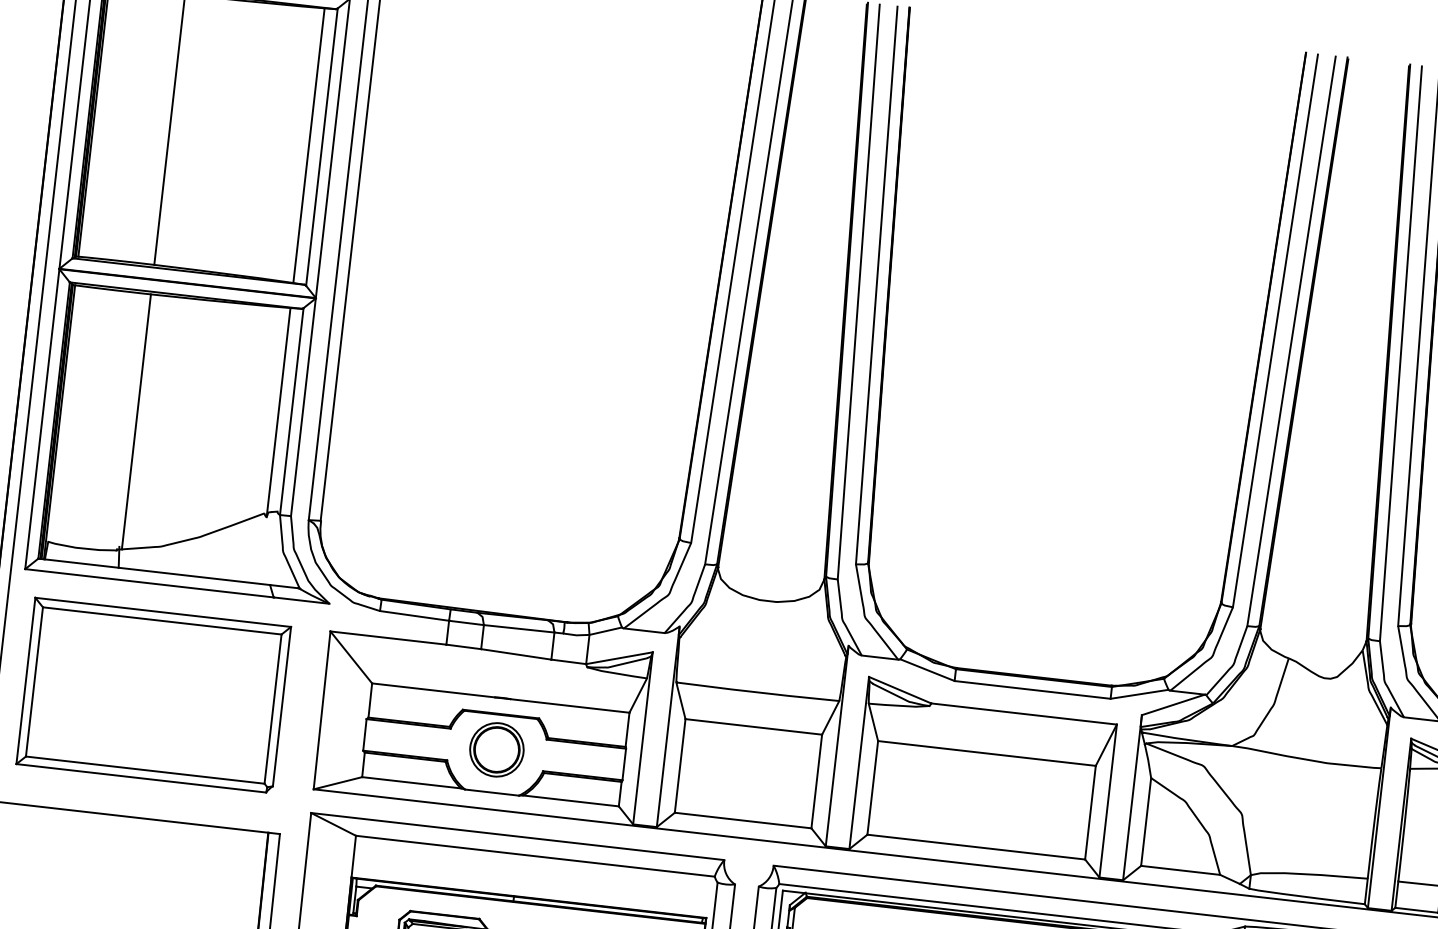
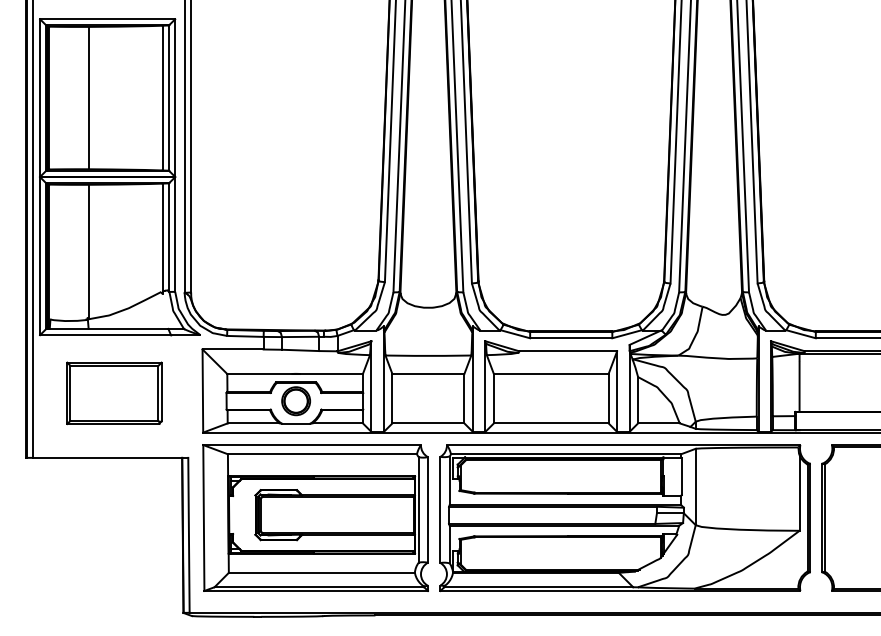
part: (153, 695) -> (114, 393), size x0.7

